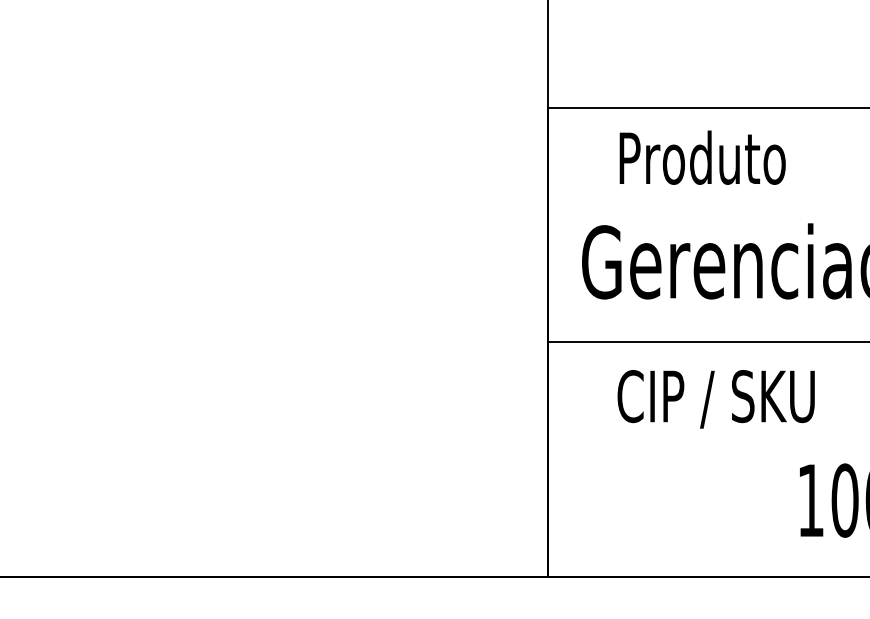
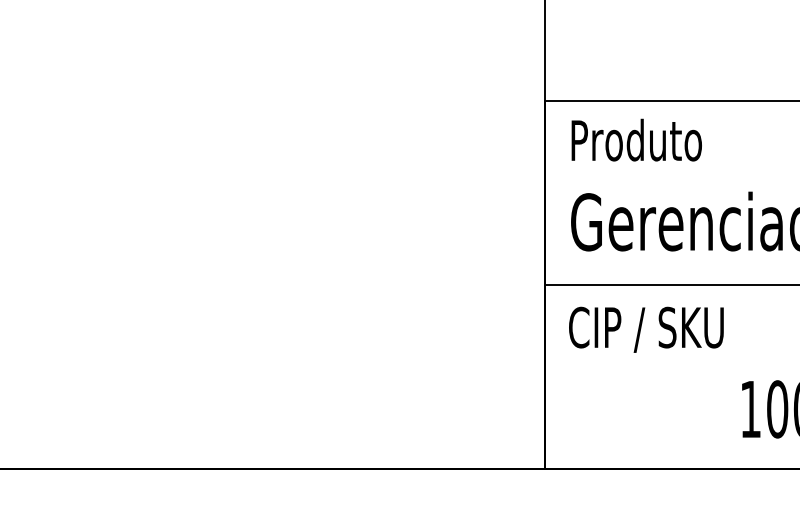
text: (702, 156) -> (636, 139), moved
text: (716, 398) -> (646, 329), moved

